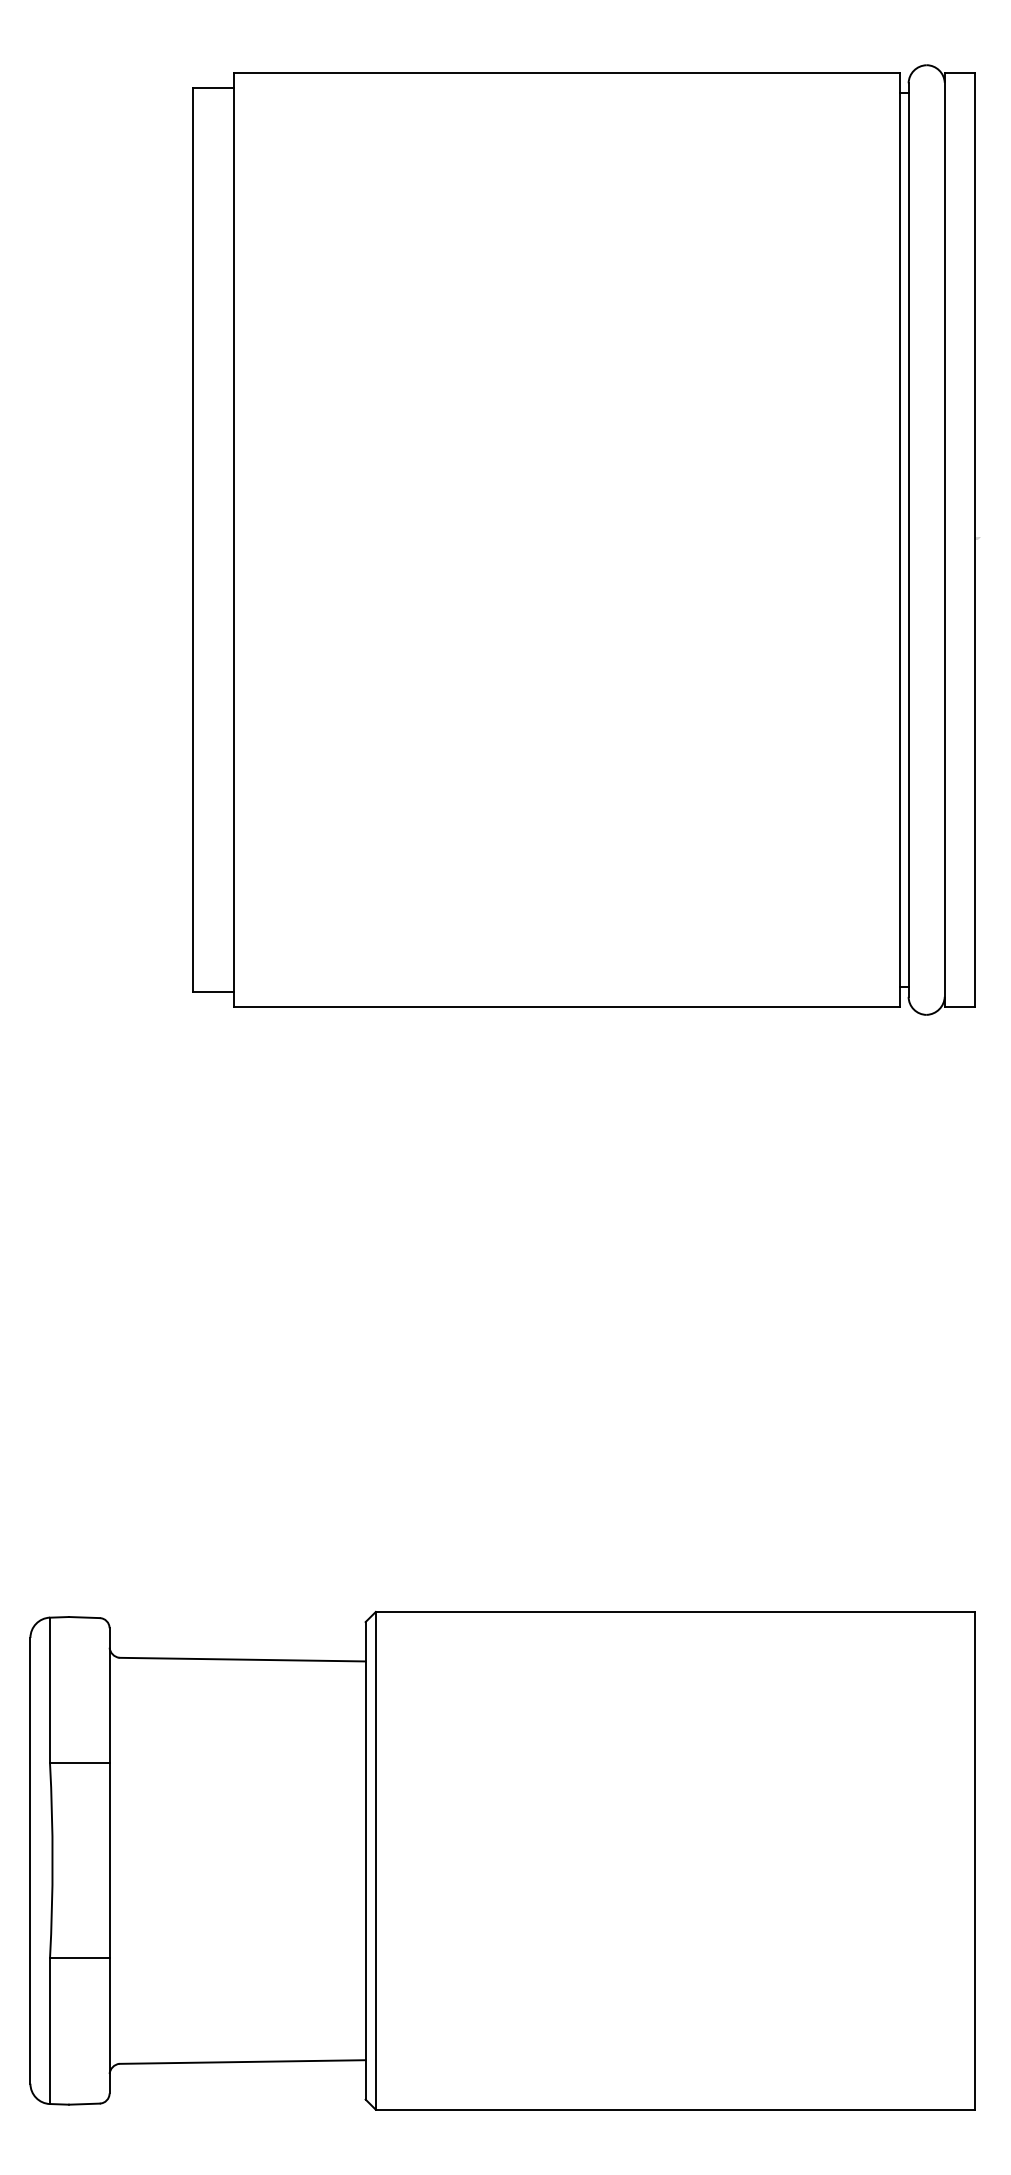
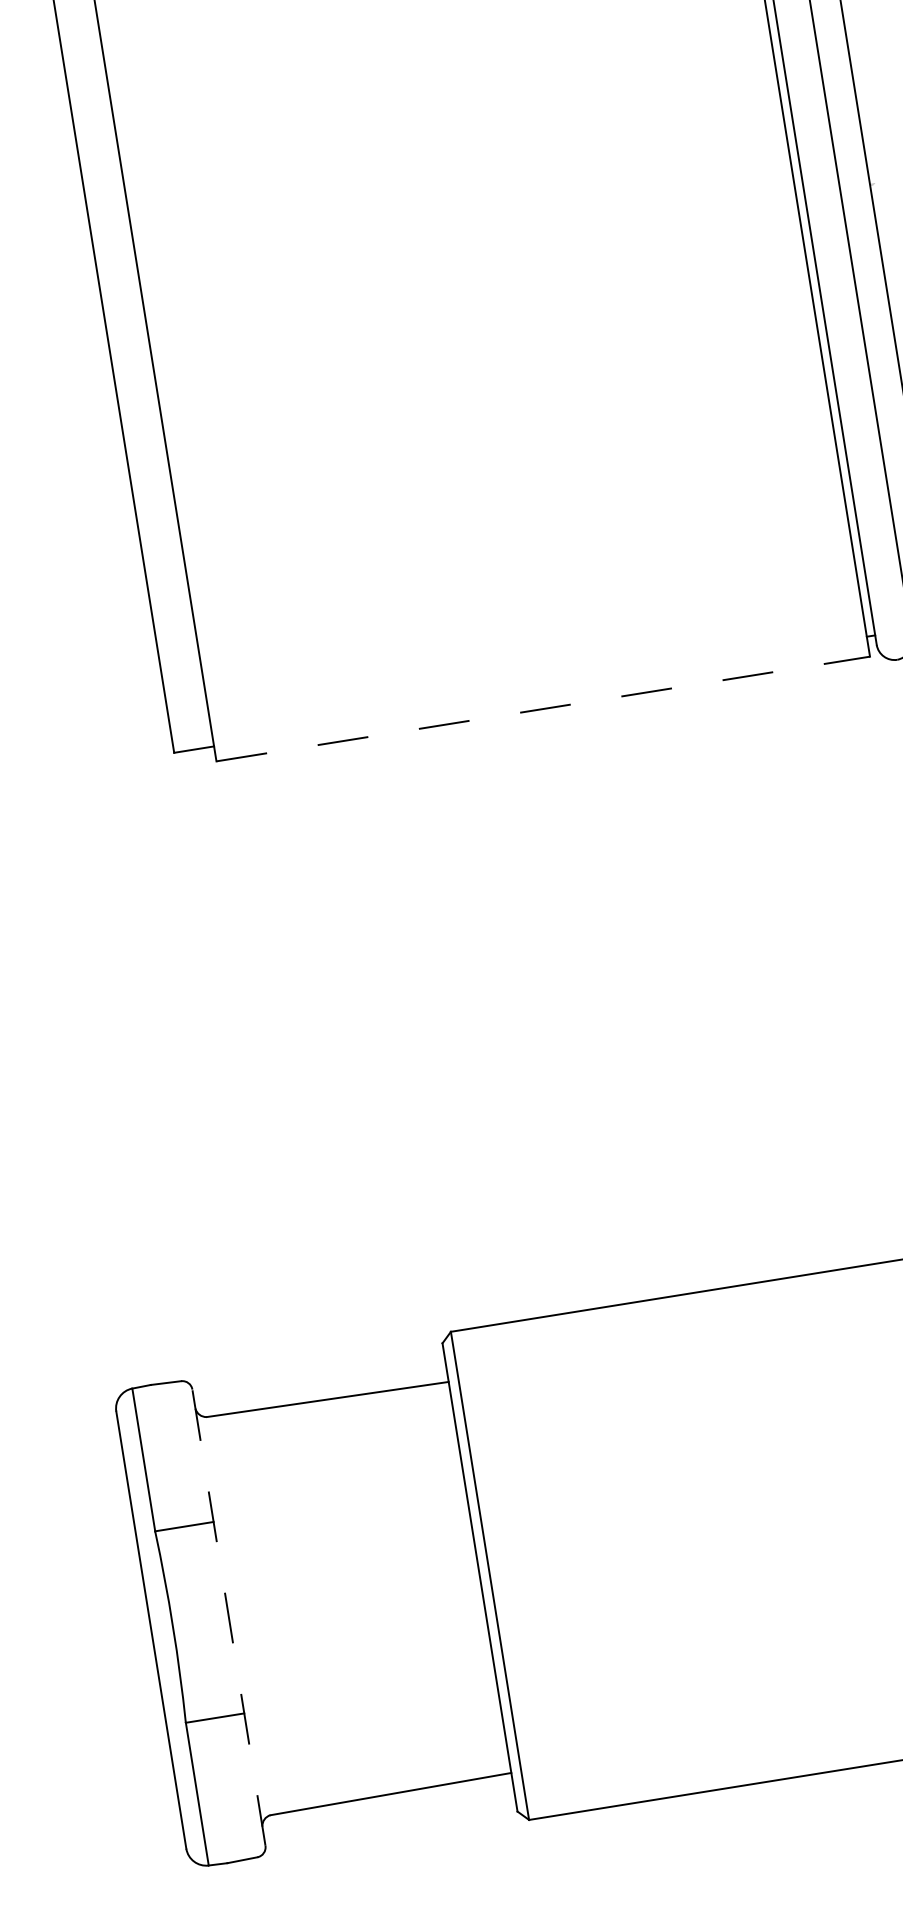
line: (567, 1007) -> (543, 708), solid -> dashed
line: (109, 1860) -> (228, 1617), solid -> dashed

